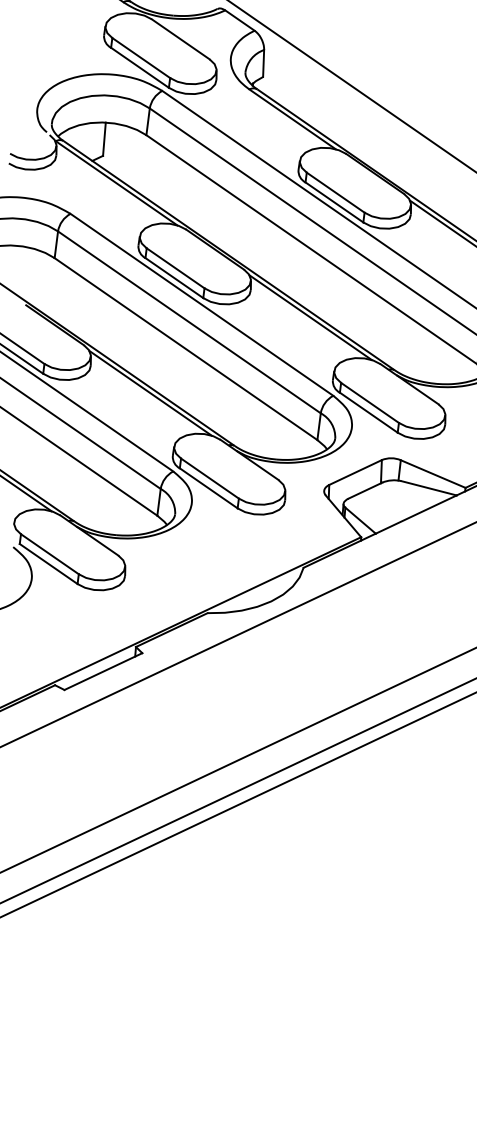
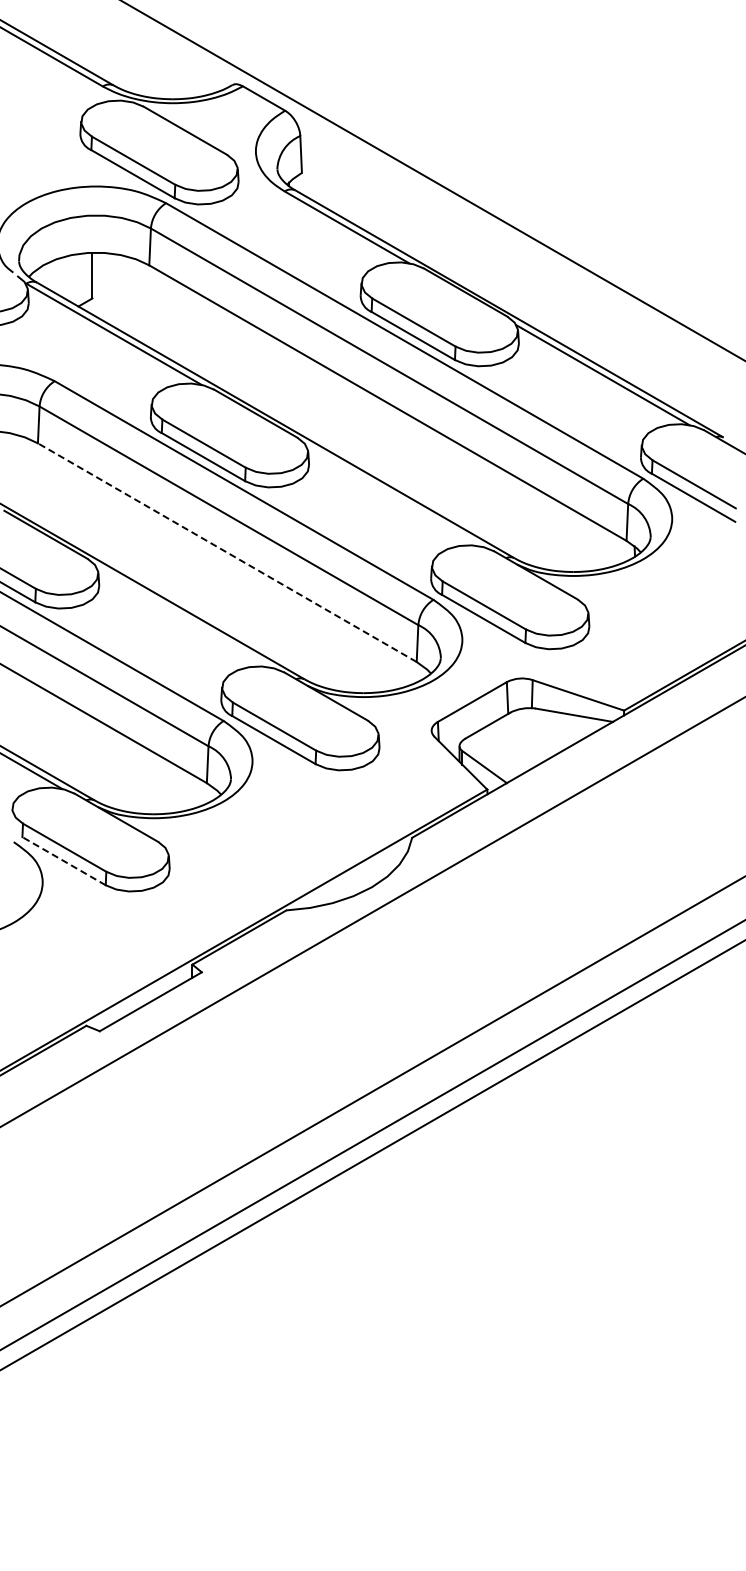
line: (310, 317) -> (393, 495), removed
line: (186, 348) -> (227, 552), solid -> dashed
line: (150, 392) -> (183, 616), removed
line: (48, 563) -> (63, 860), solid -> dashed

